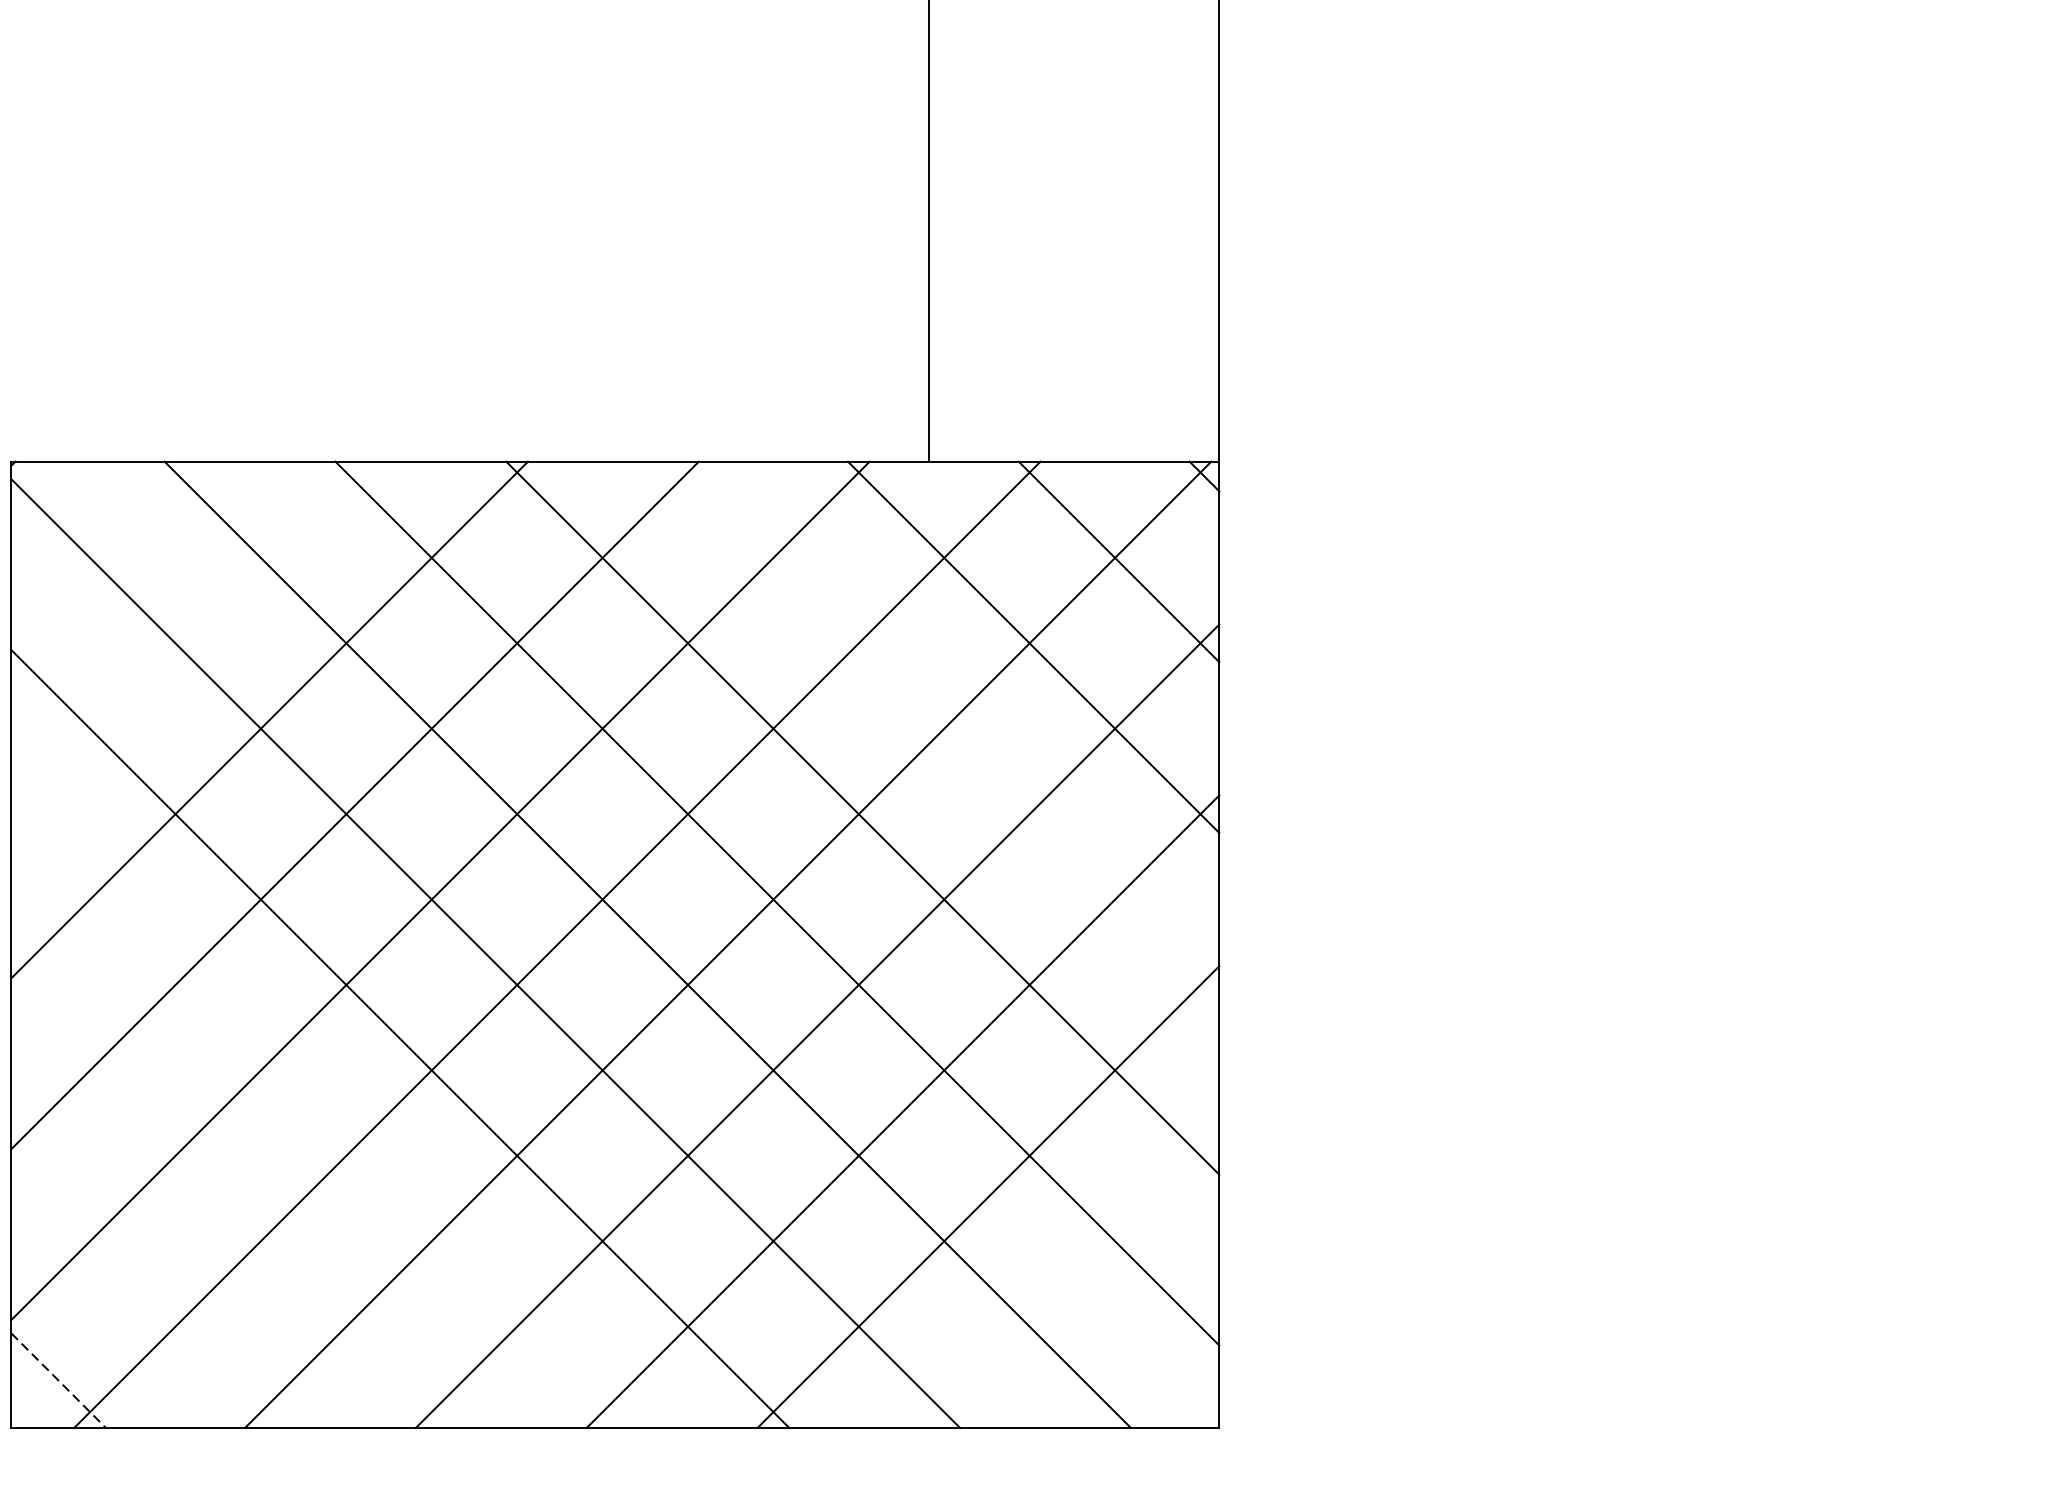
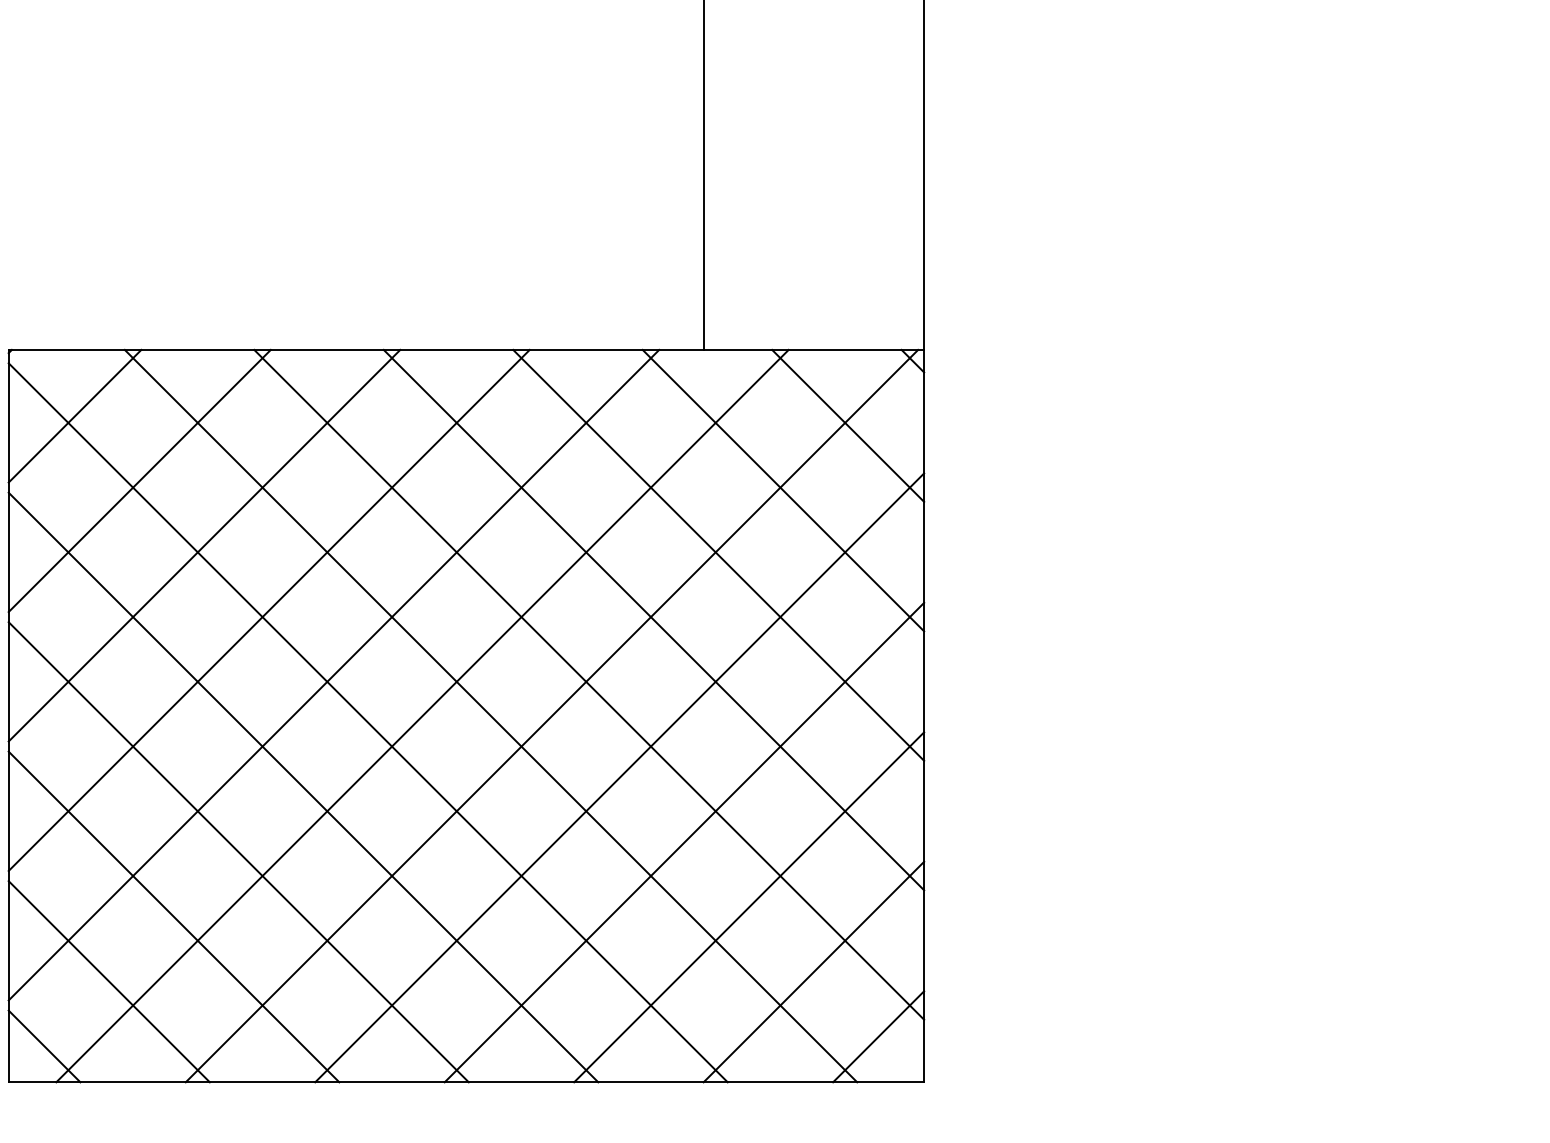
line: (98, 548) -> (74, 415), added
line: (183, 633) -> (139, 480), added
line: (947, 731) -> (718, 554), added
line: (314, 1124) -> (238, 852), added
line: (228, 1209) -> (173, 916), added
line: (1073, 1281) -> (813, 971), added
line: (143, 1294) -> (108, 981), added
line: (1159, 1367) -> (878, 1036), added
line: (58, 1380) -> (44, 1046), dashed -> solid

